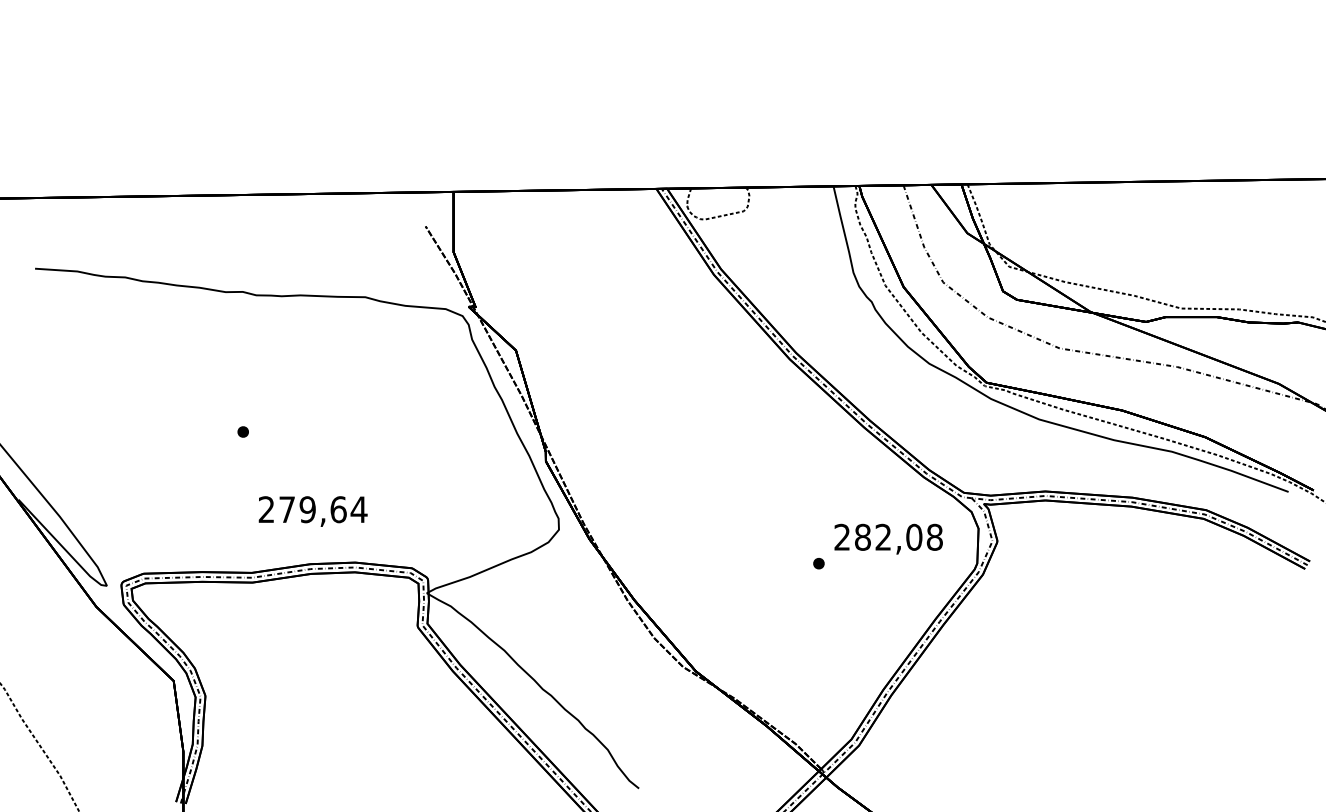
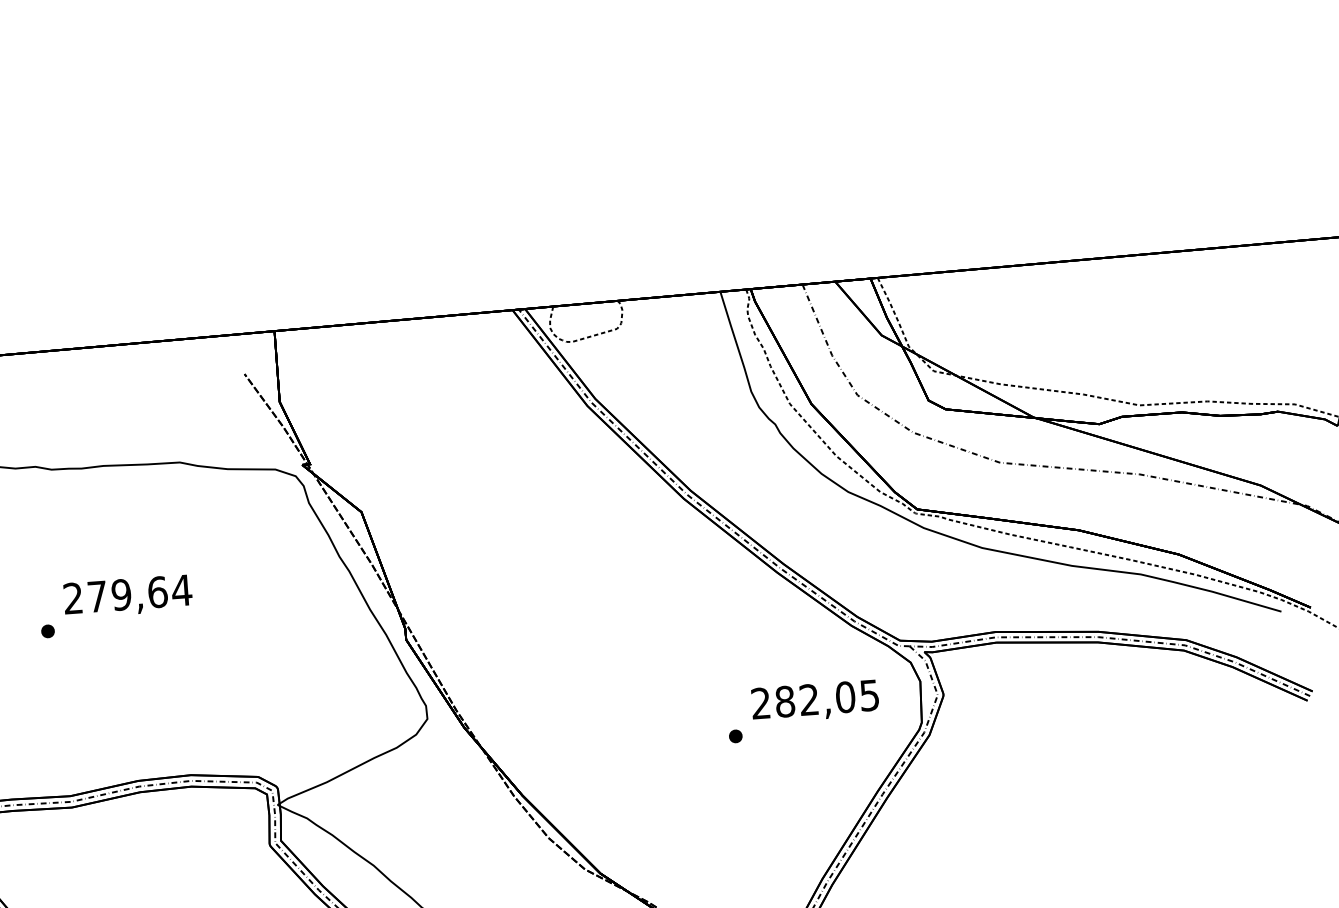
text: (312, 511) -> (127, 596), moved
text: (934, 536) -> (869, 694), 282,08 -> 282,05

